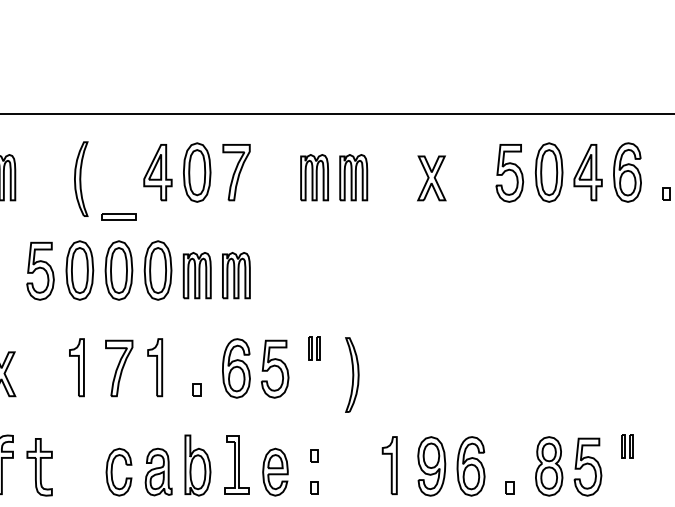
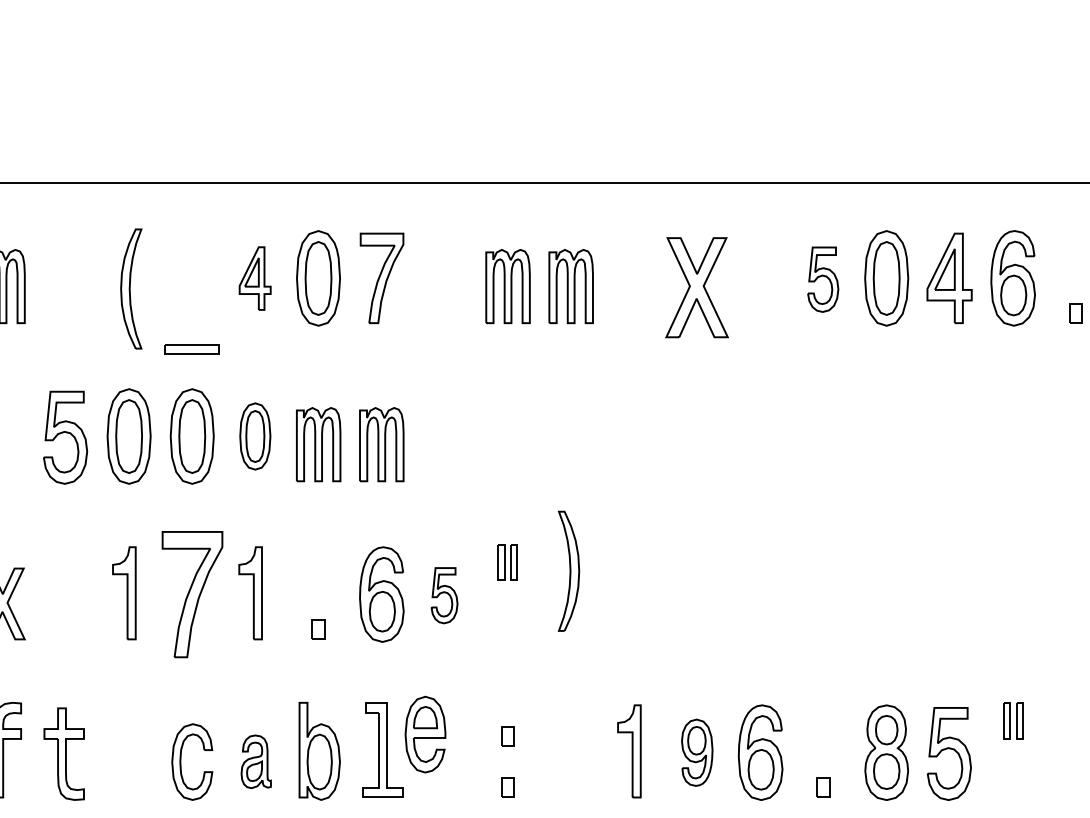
part: (157, 172) -> (254, 278), size x0.7
part: (509, 173) -> (822, 279), size x0.7
part: (431, 178) -> (696, 287), size x1.4
part: (157, 270) -> (254, 436), size x0.7
part: (119, 368) -> (193, 594), size x1.4
part: (275, 368) -> (444, 594), size x0.6
part: (352, 374) -> (569, 570), moved
part: (431, 466) -> (696, 752), size x0.7
part: (158, 471) -> (256, 760), size x0.7
part: (275, 471) -> (425, 733), moved

